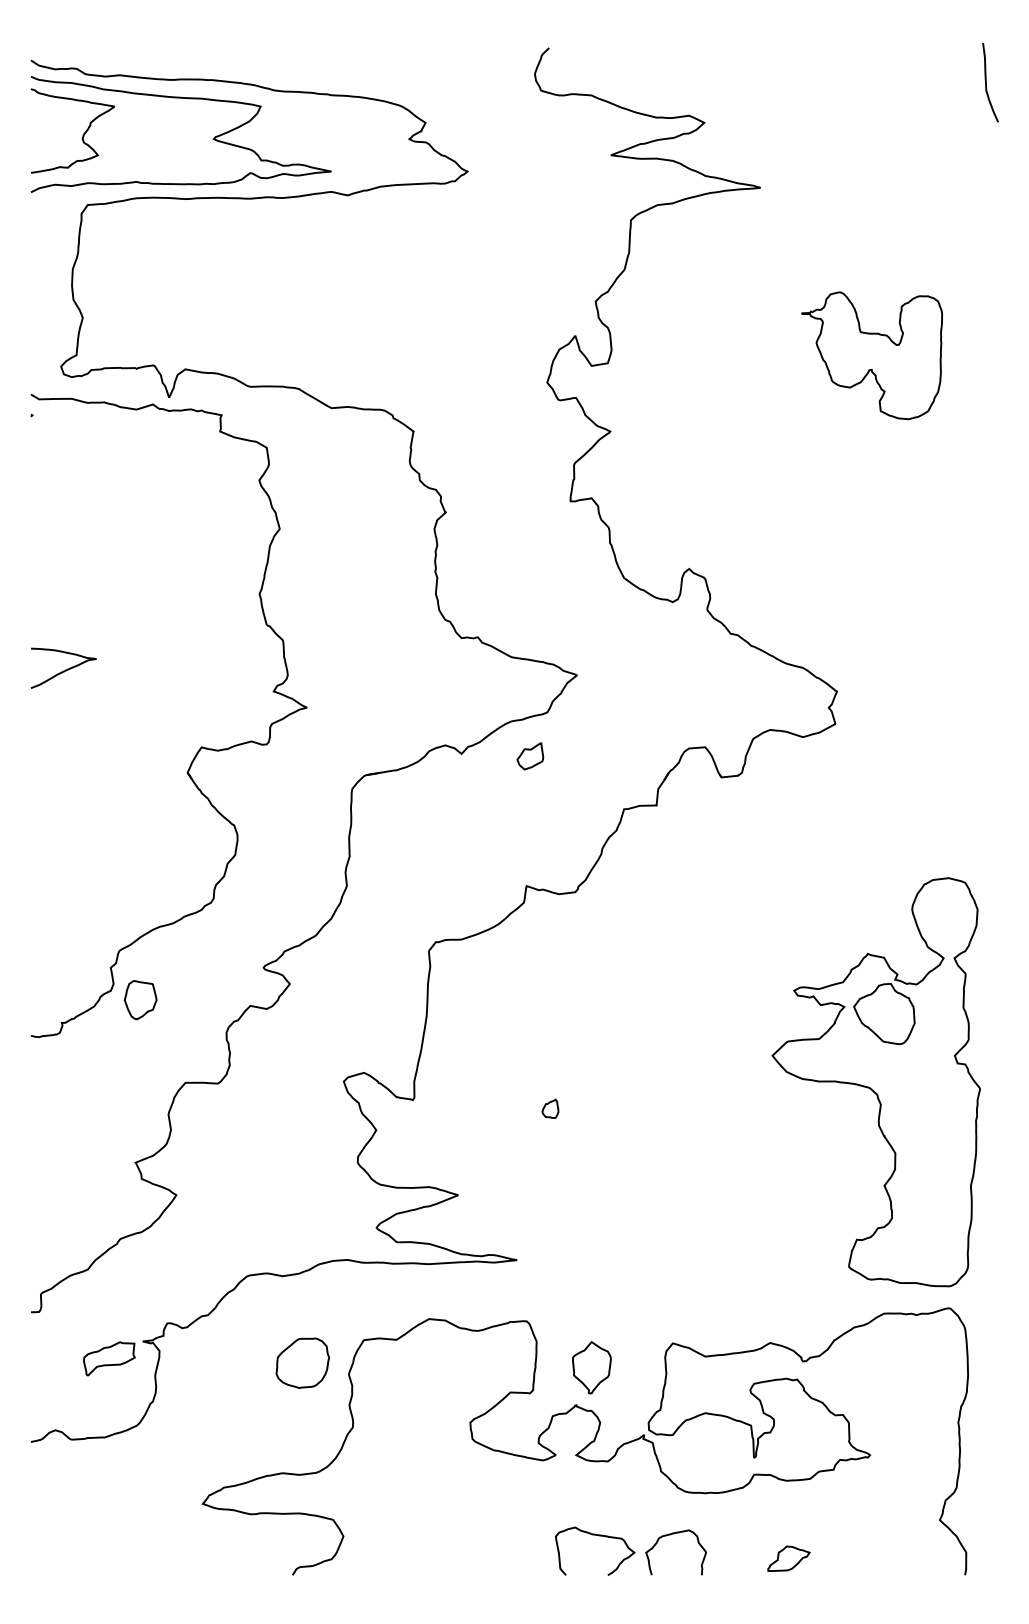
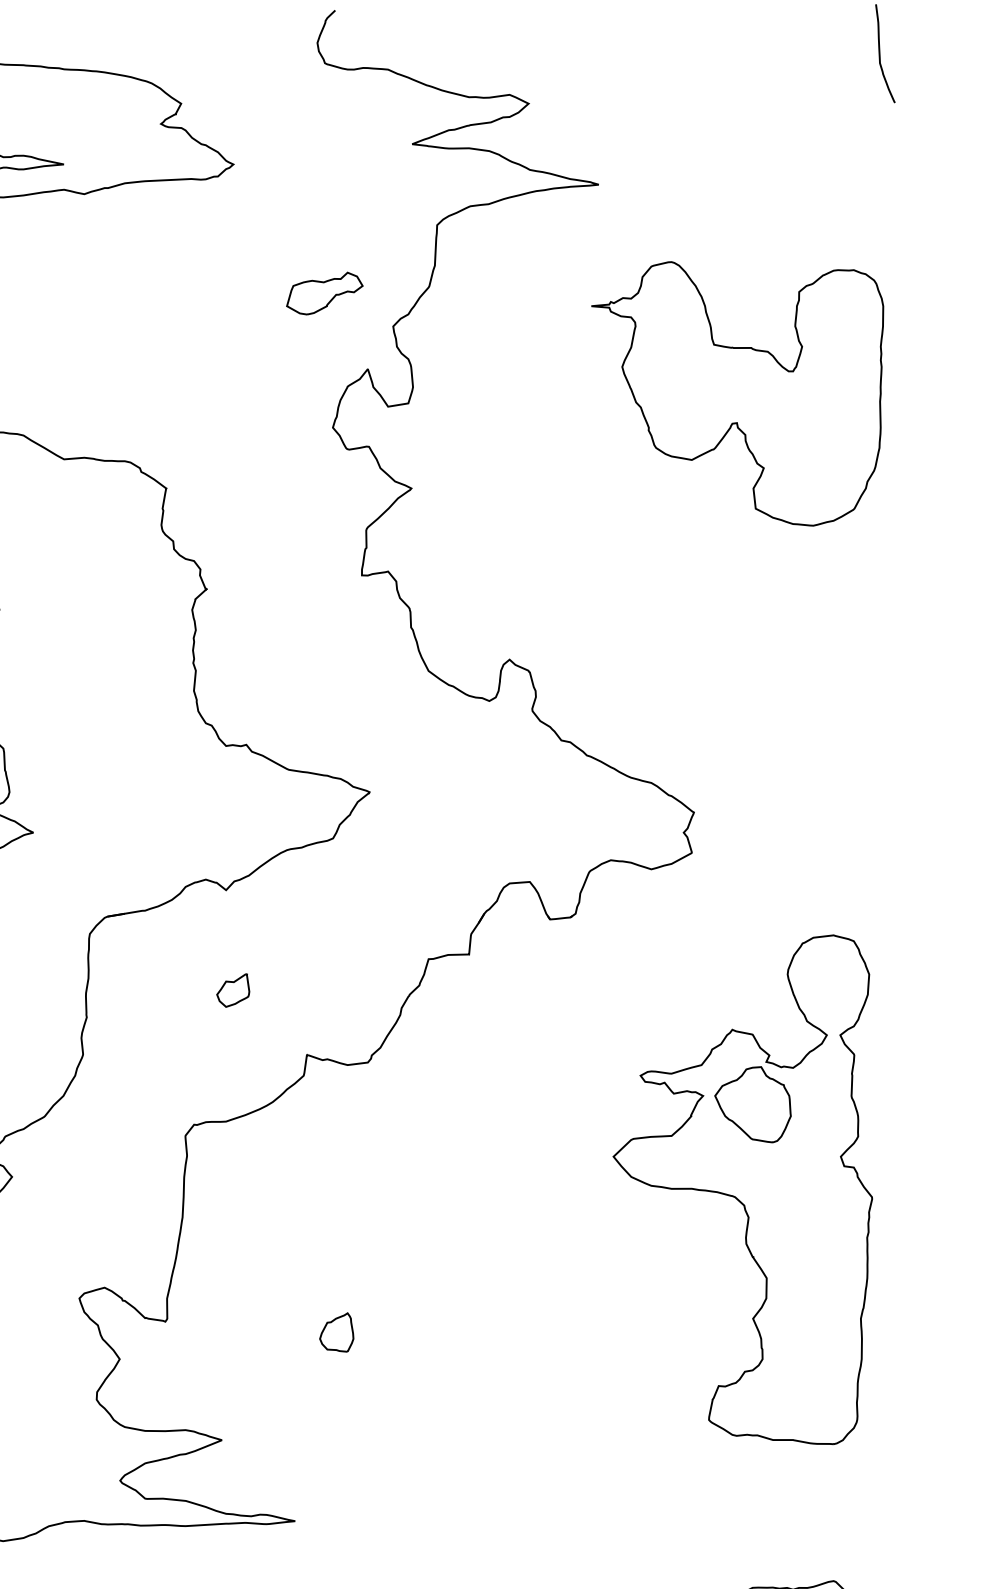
part: (540, 274) -> (324, 292), added
part: (871, 355) -> (736, 393), size x1.67
part: (530, 756) -> (233, 990), moved
part: (875, 1082) -> (741, 1190), moved
part: (550, 1108) -> (336, 1332), size x1.67

